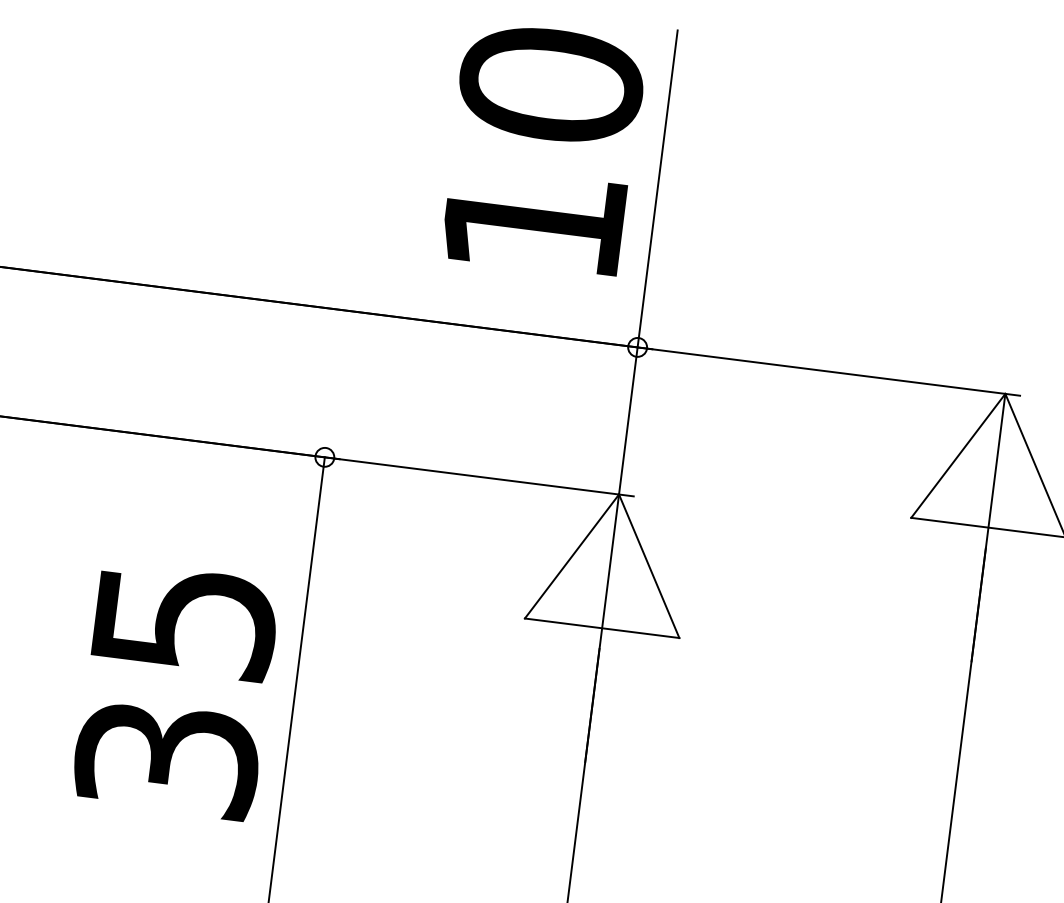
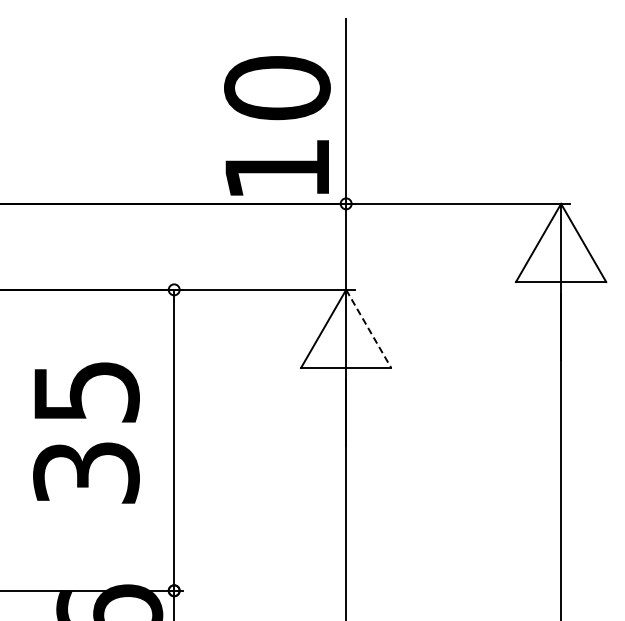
text: (543, 148) -> (277, 125), moved
line: (648, 567) -> (368, 329), solid -> dashed
text: (176, 689) -> (86, 432), moved

